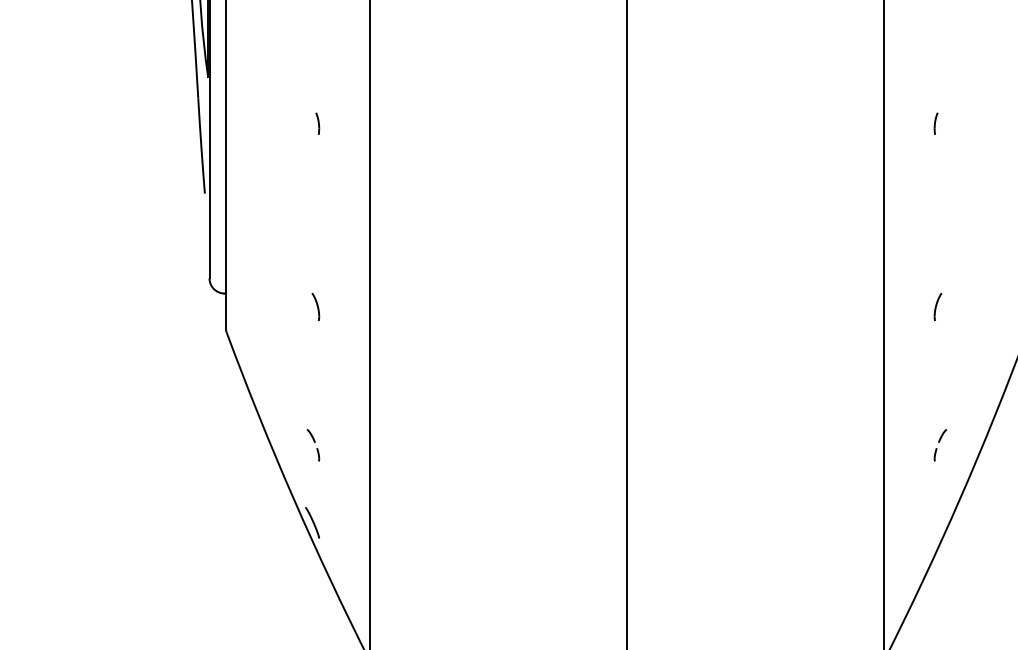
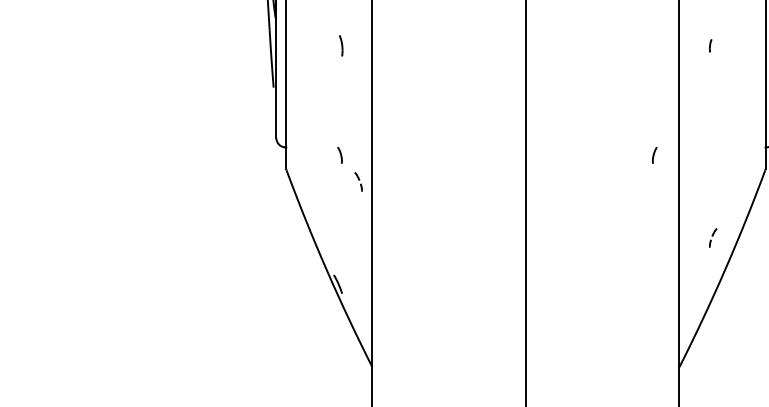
part: (316, 123) -> (340, 45), size x1.6
part: (937, 305) -> (654, 154), moved
part: (313, 444) -> (358, 181), moved

